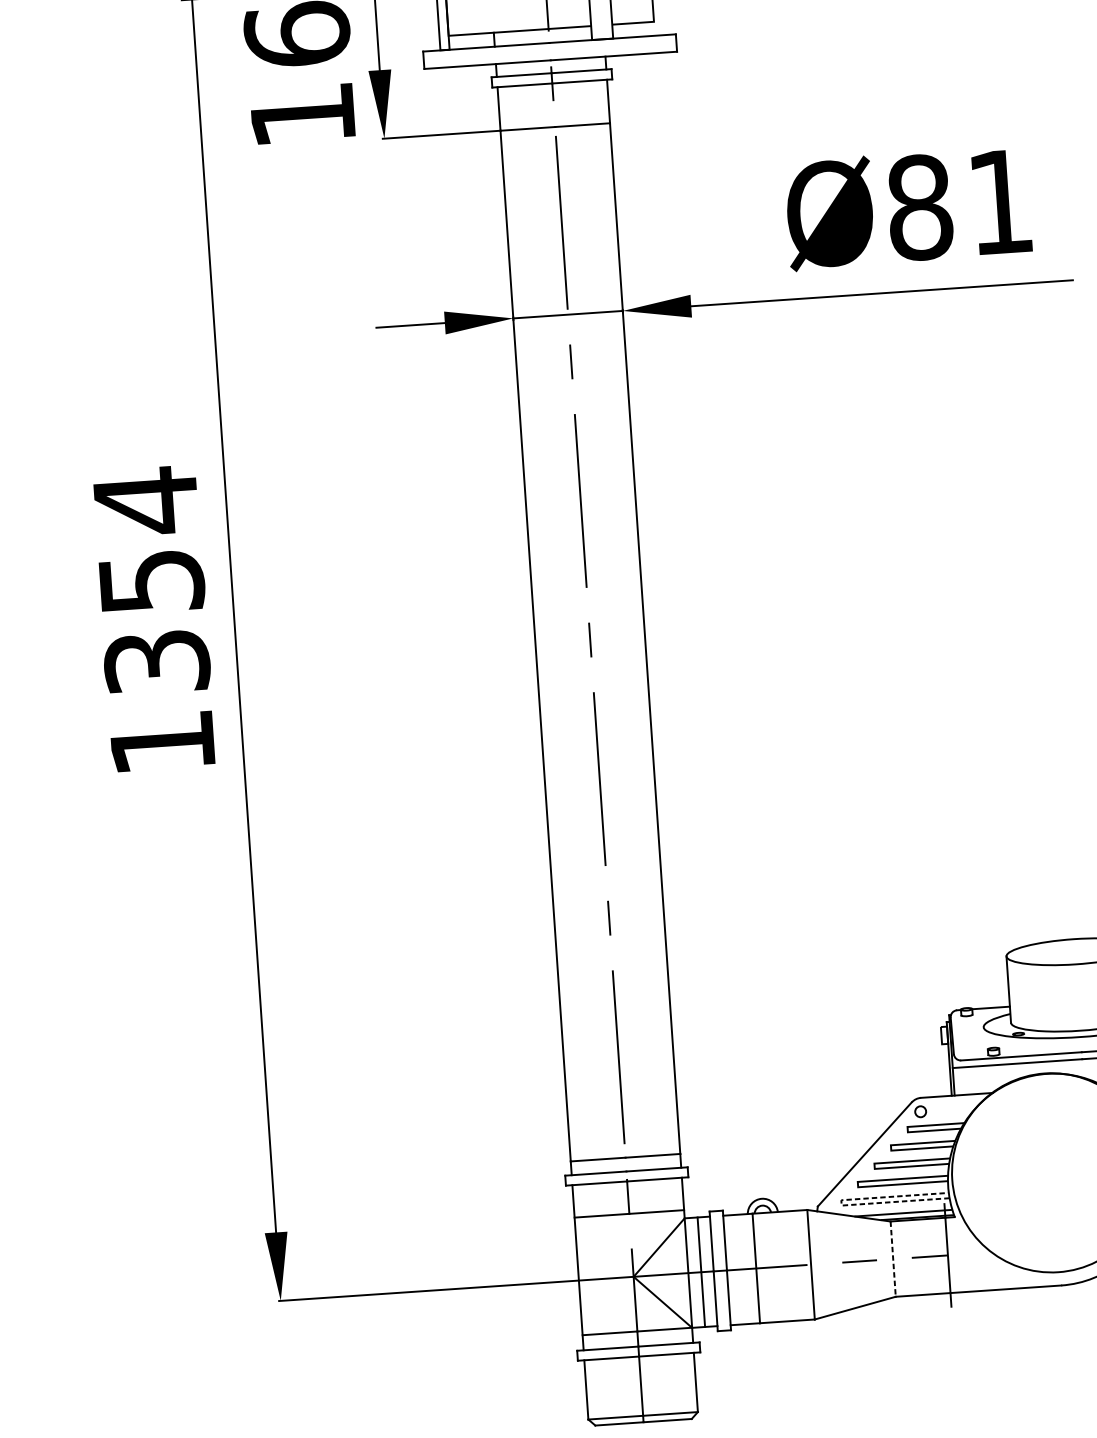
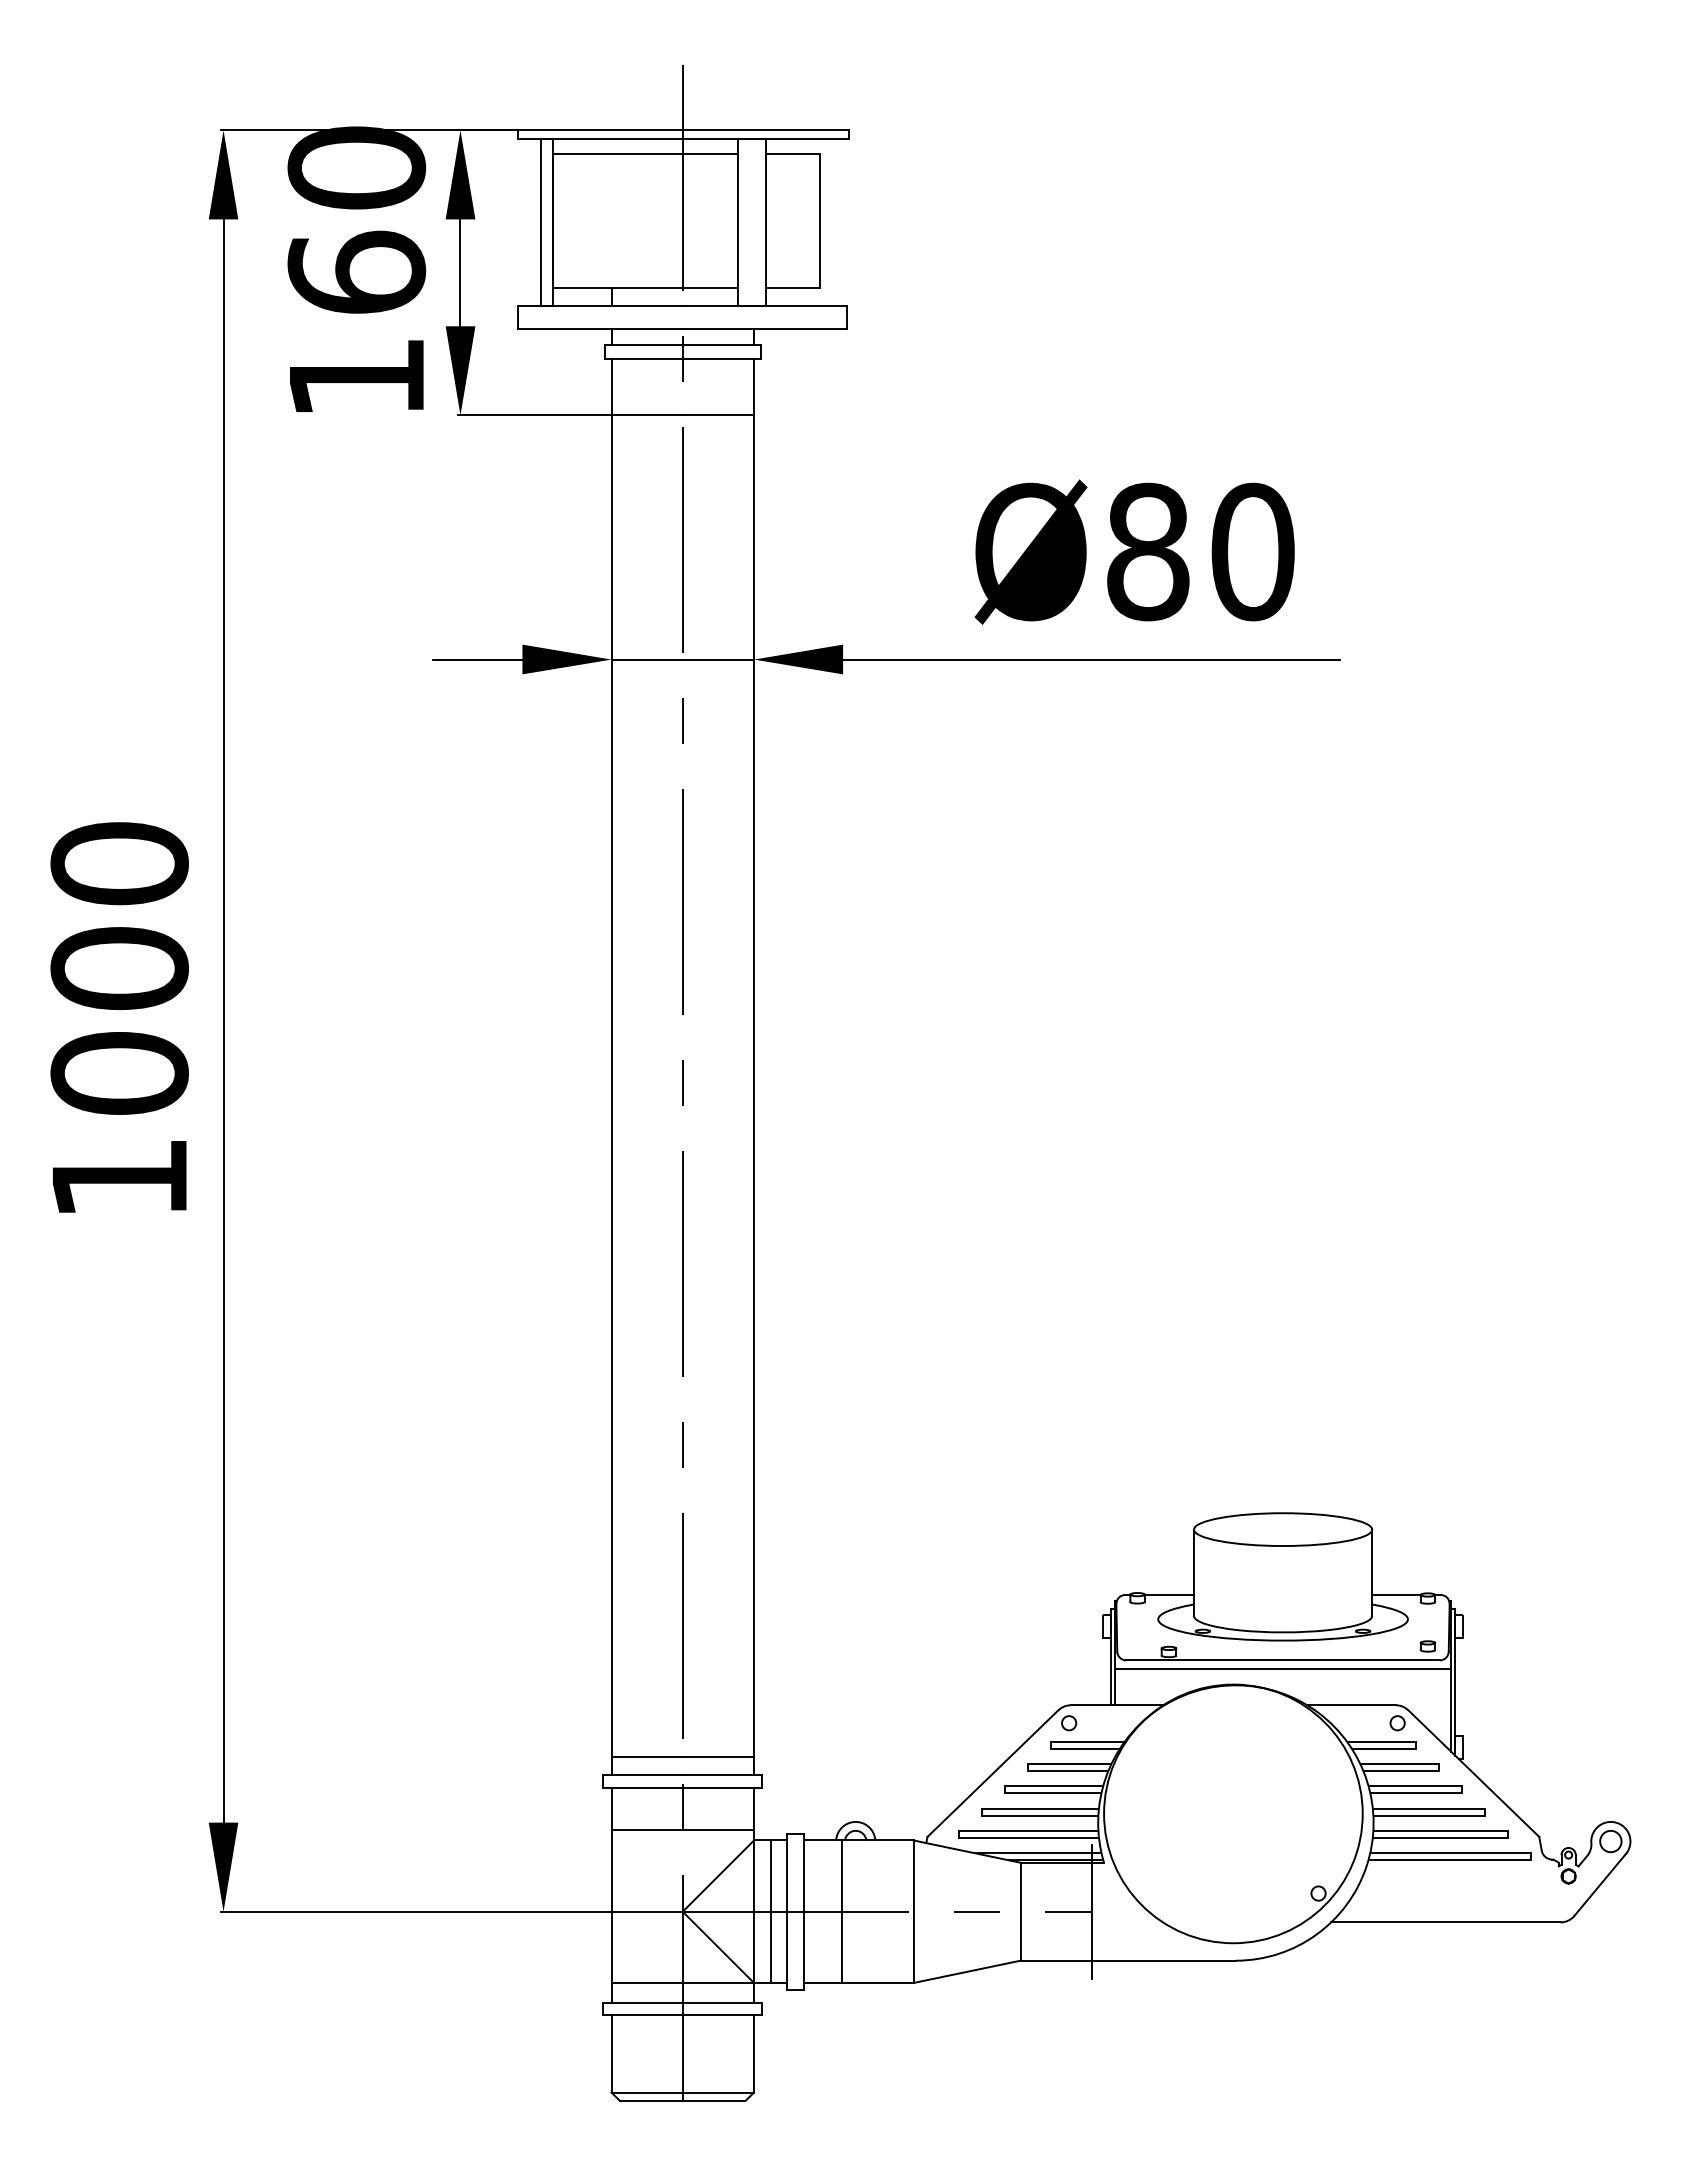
text: (1000, 201) -> (1252, 551), Ø81 -> Ø80
text: (151, 580) -> (119, 967), 1354 -> 1000
line: (841, 1203) -> (958, 1834), dashed -> solid
line: (893, 1258) -> (1020, 1911), dashed -> solid

